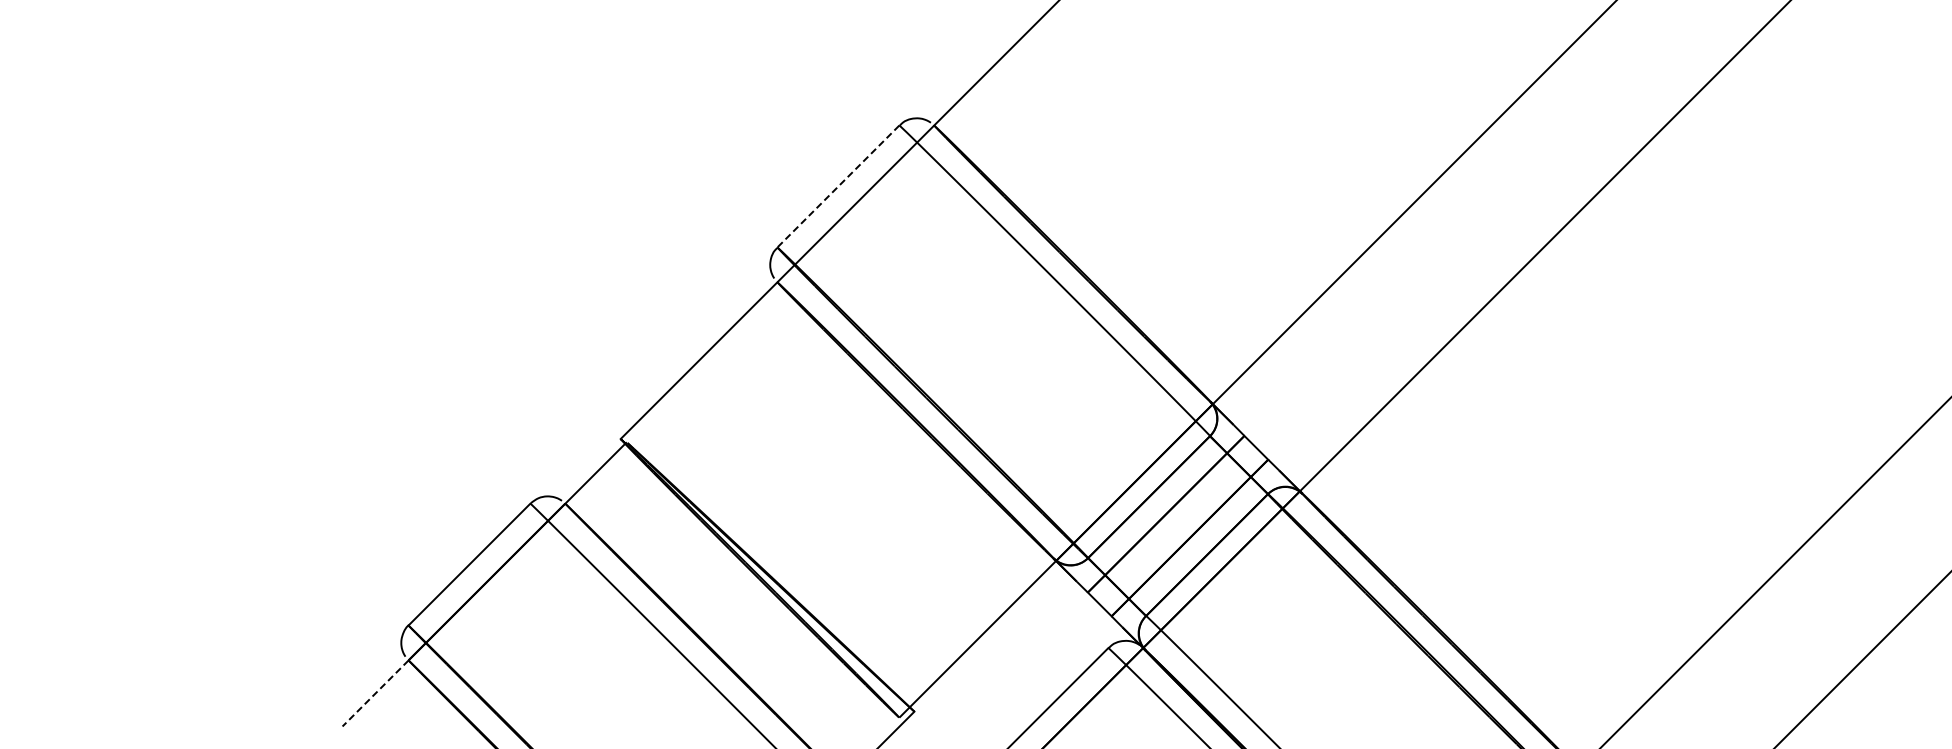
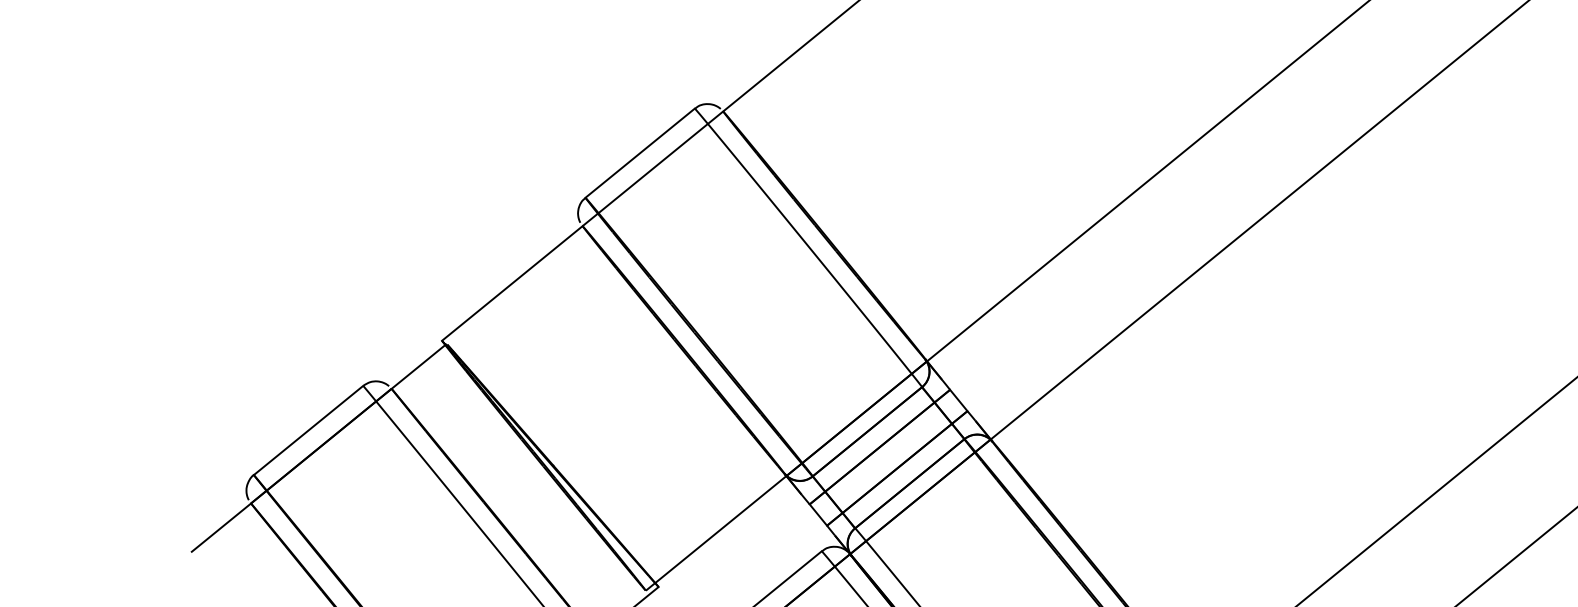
line: (838, 186) -> (640, 153), dashed -> solid
line: (375, 693) -> (221, 527), dashed -> solid

